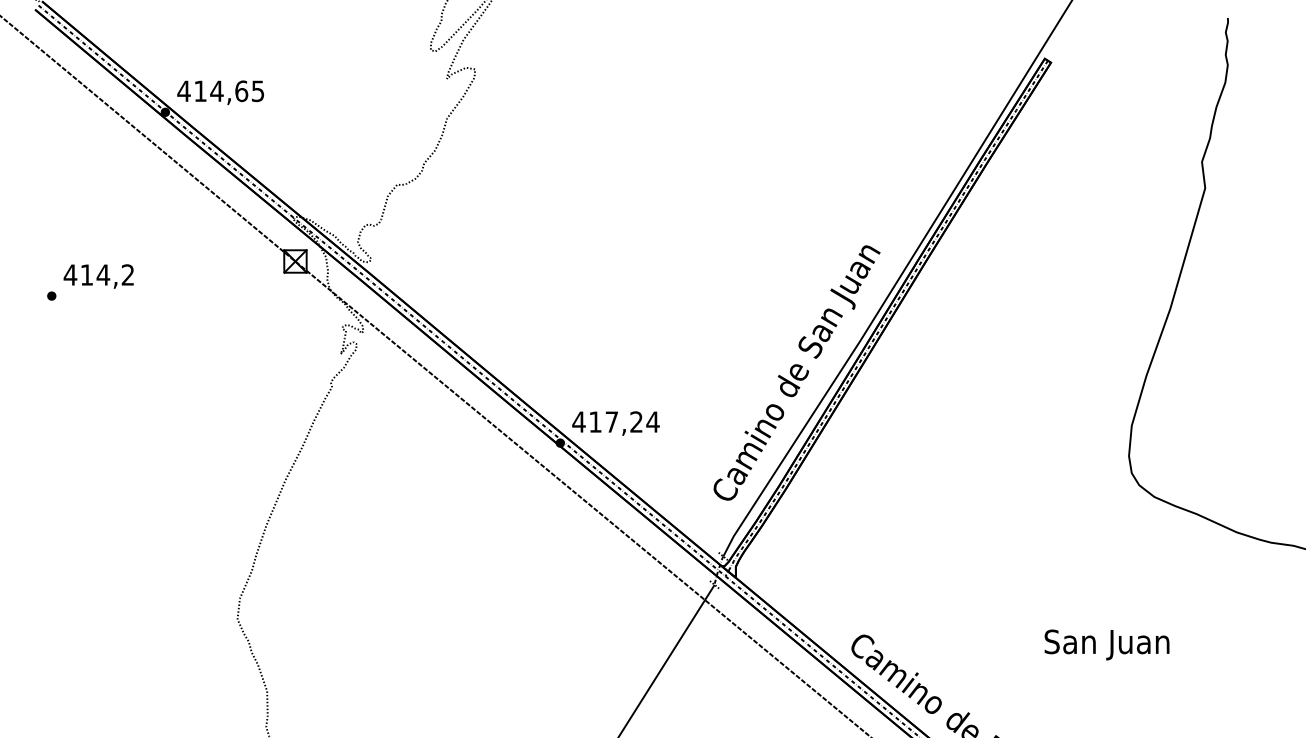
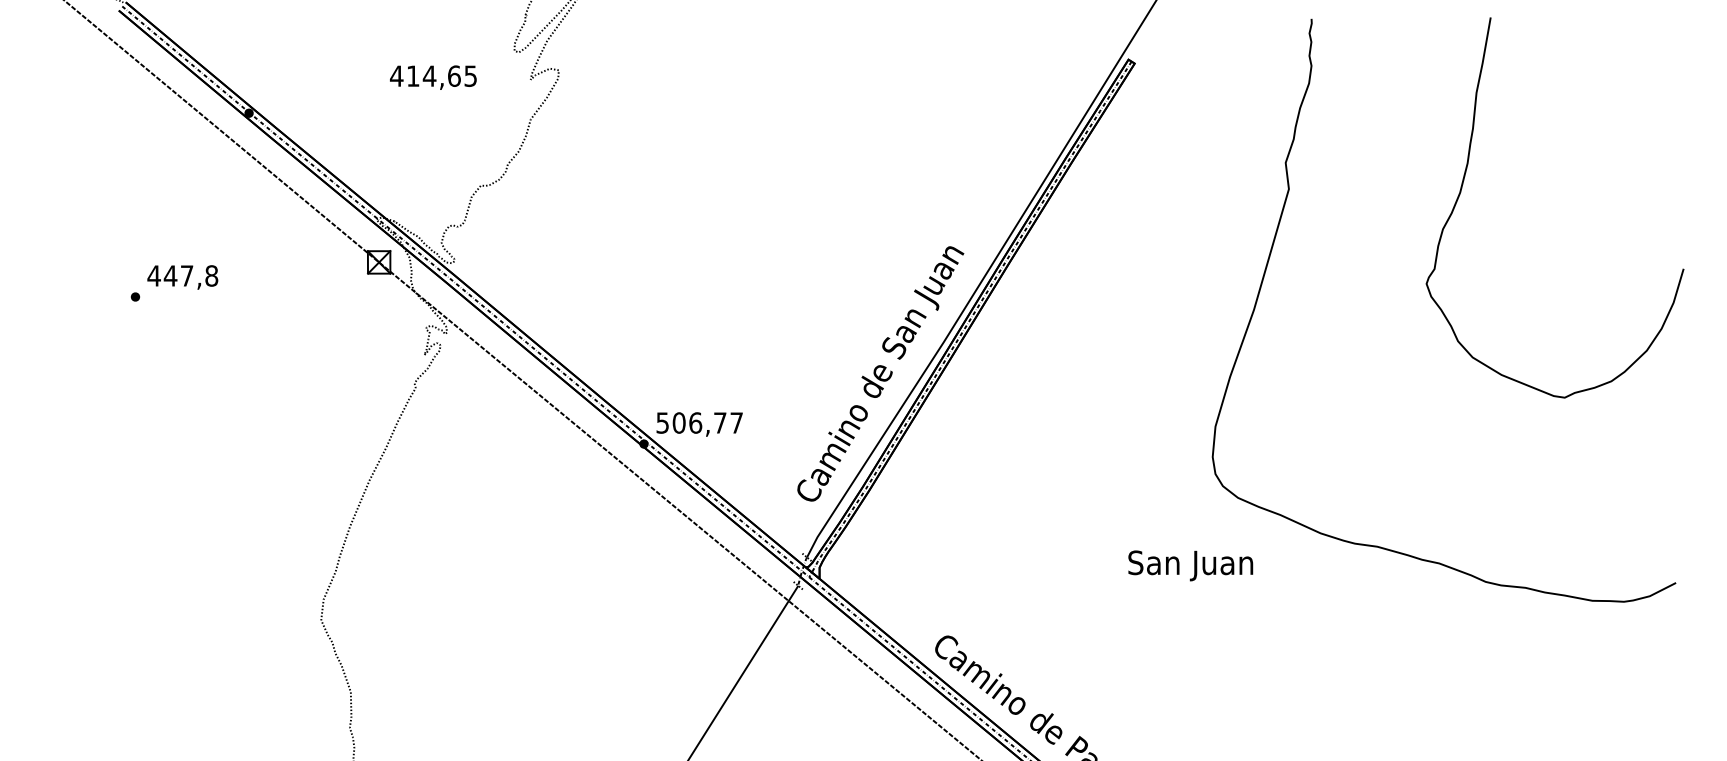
text: (220, 92) -> (433, 77), moved
text: (106, 274) -> (190, 275), 414,2 -> 447,8
text: (615, 421) -> (699, 422), 417,24 -> 506,77
text: (1106, 644) -> (1190, 565), moved

